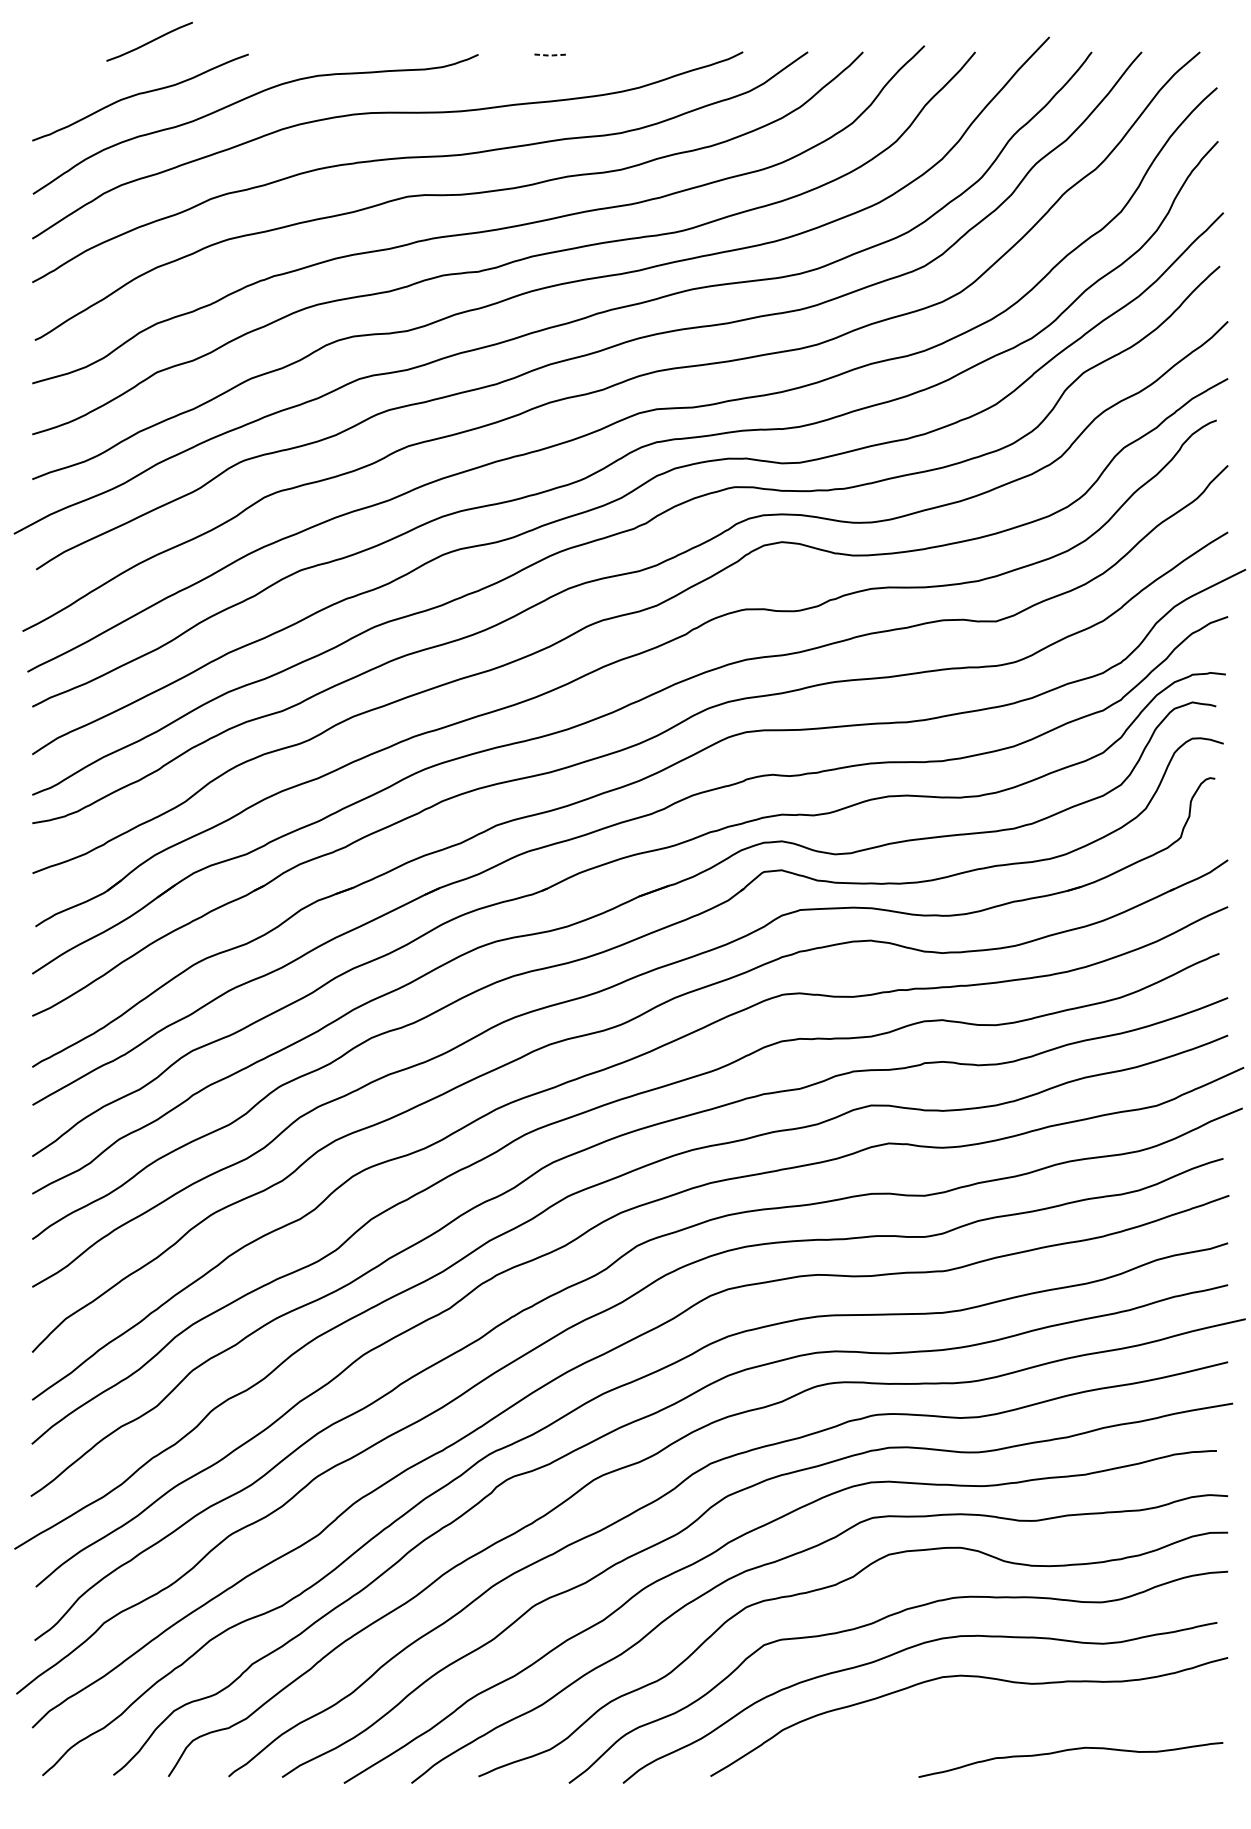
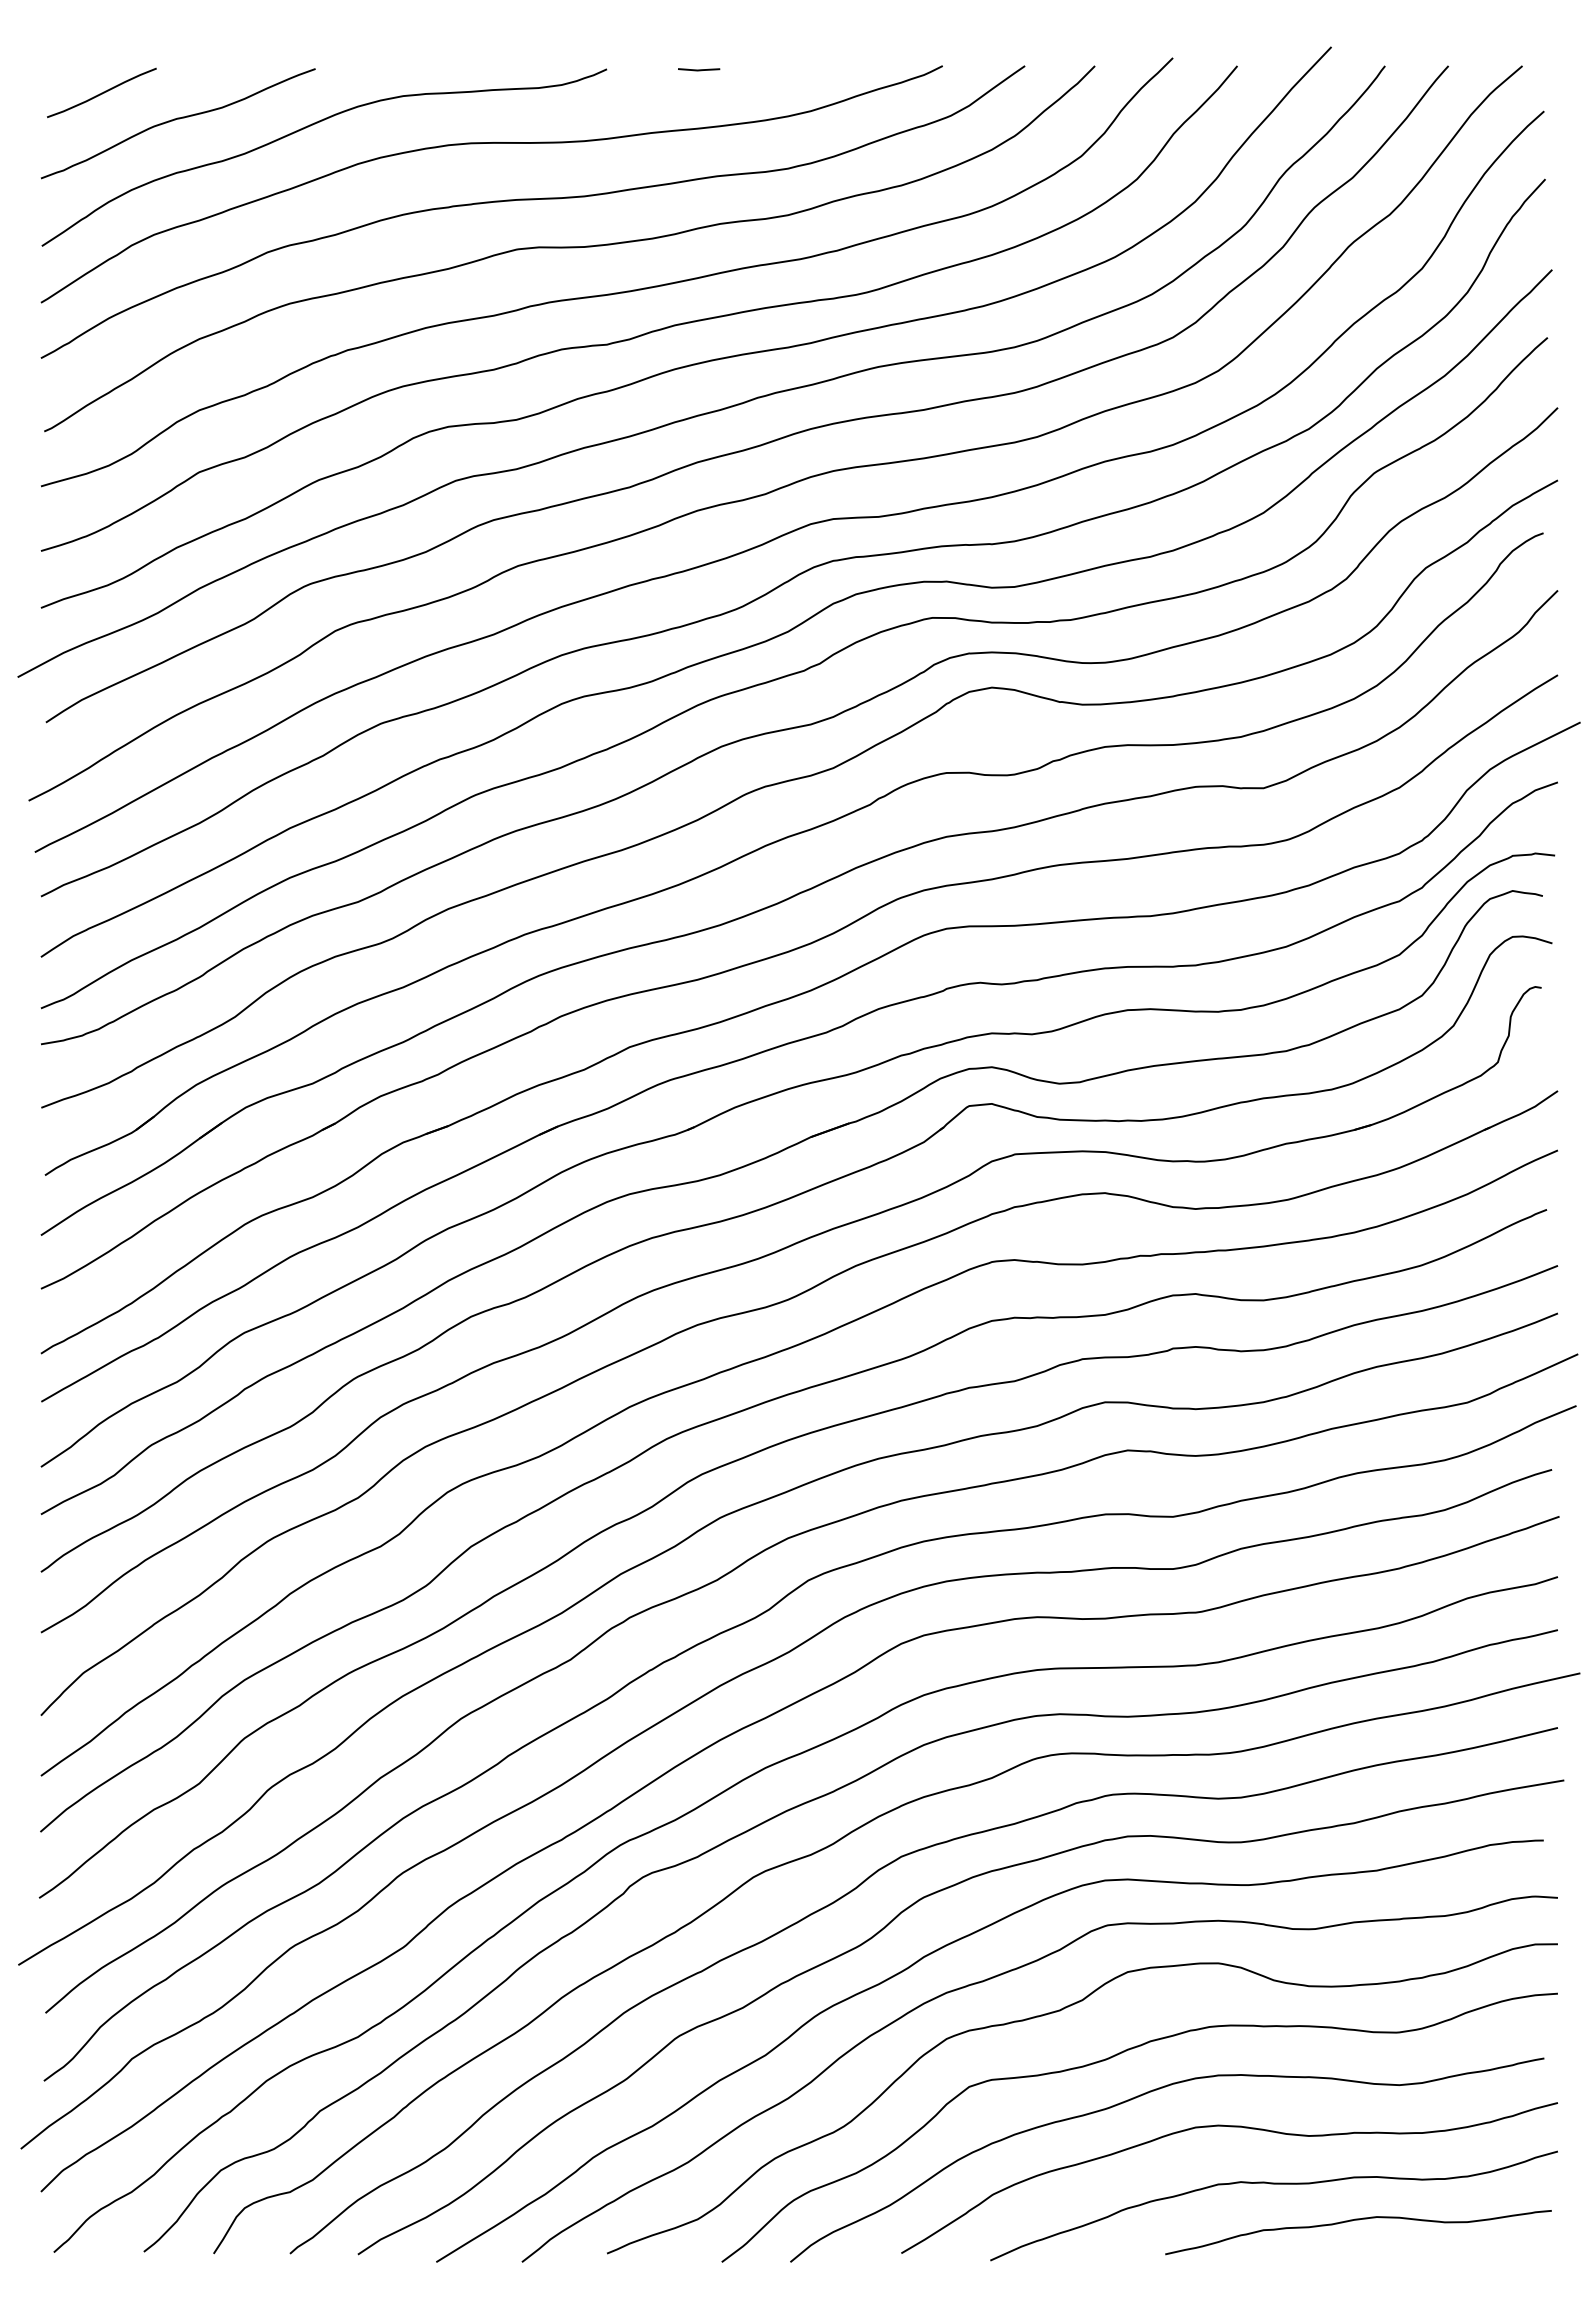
curve: (149, 41) -> (101, 92), moved
line: (551, 55) -> (699, 70), dashed -> solid
curve: (1003, 1722) -> (1273, 2184), added

